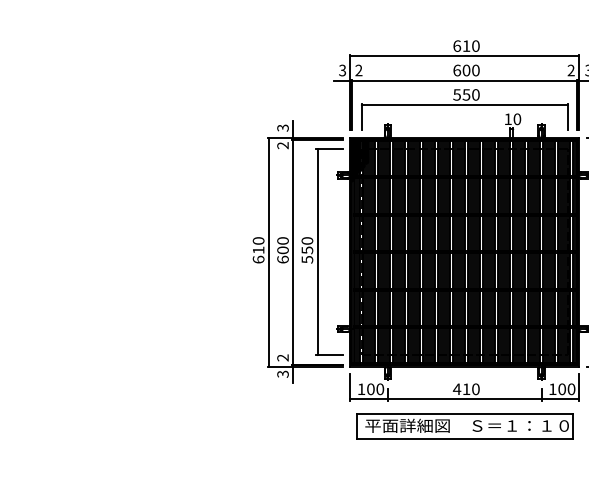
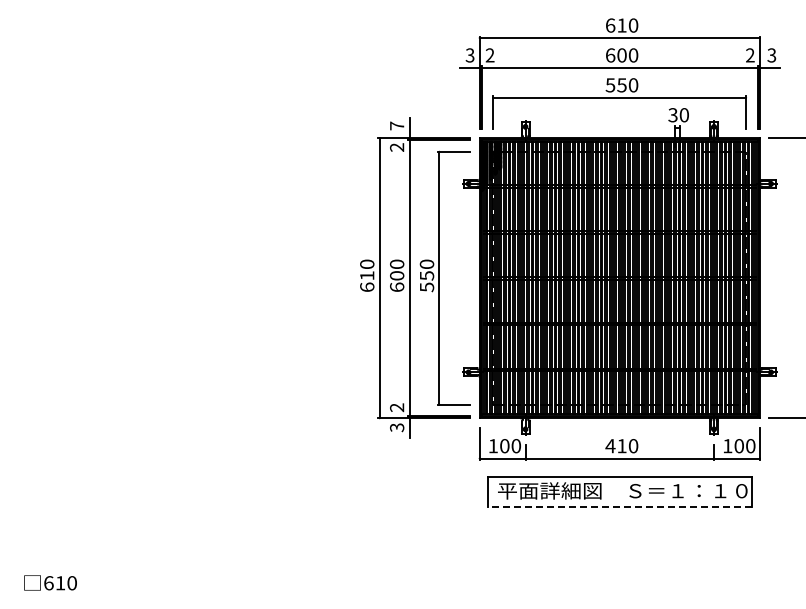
text: (507, 119) -> (672, 115), 10 -> 30
text: (283, 127) -> (397, 125), 3 -> 7
line: (464, 438) -> (619, 506), solid -> dashed

